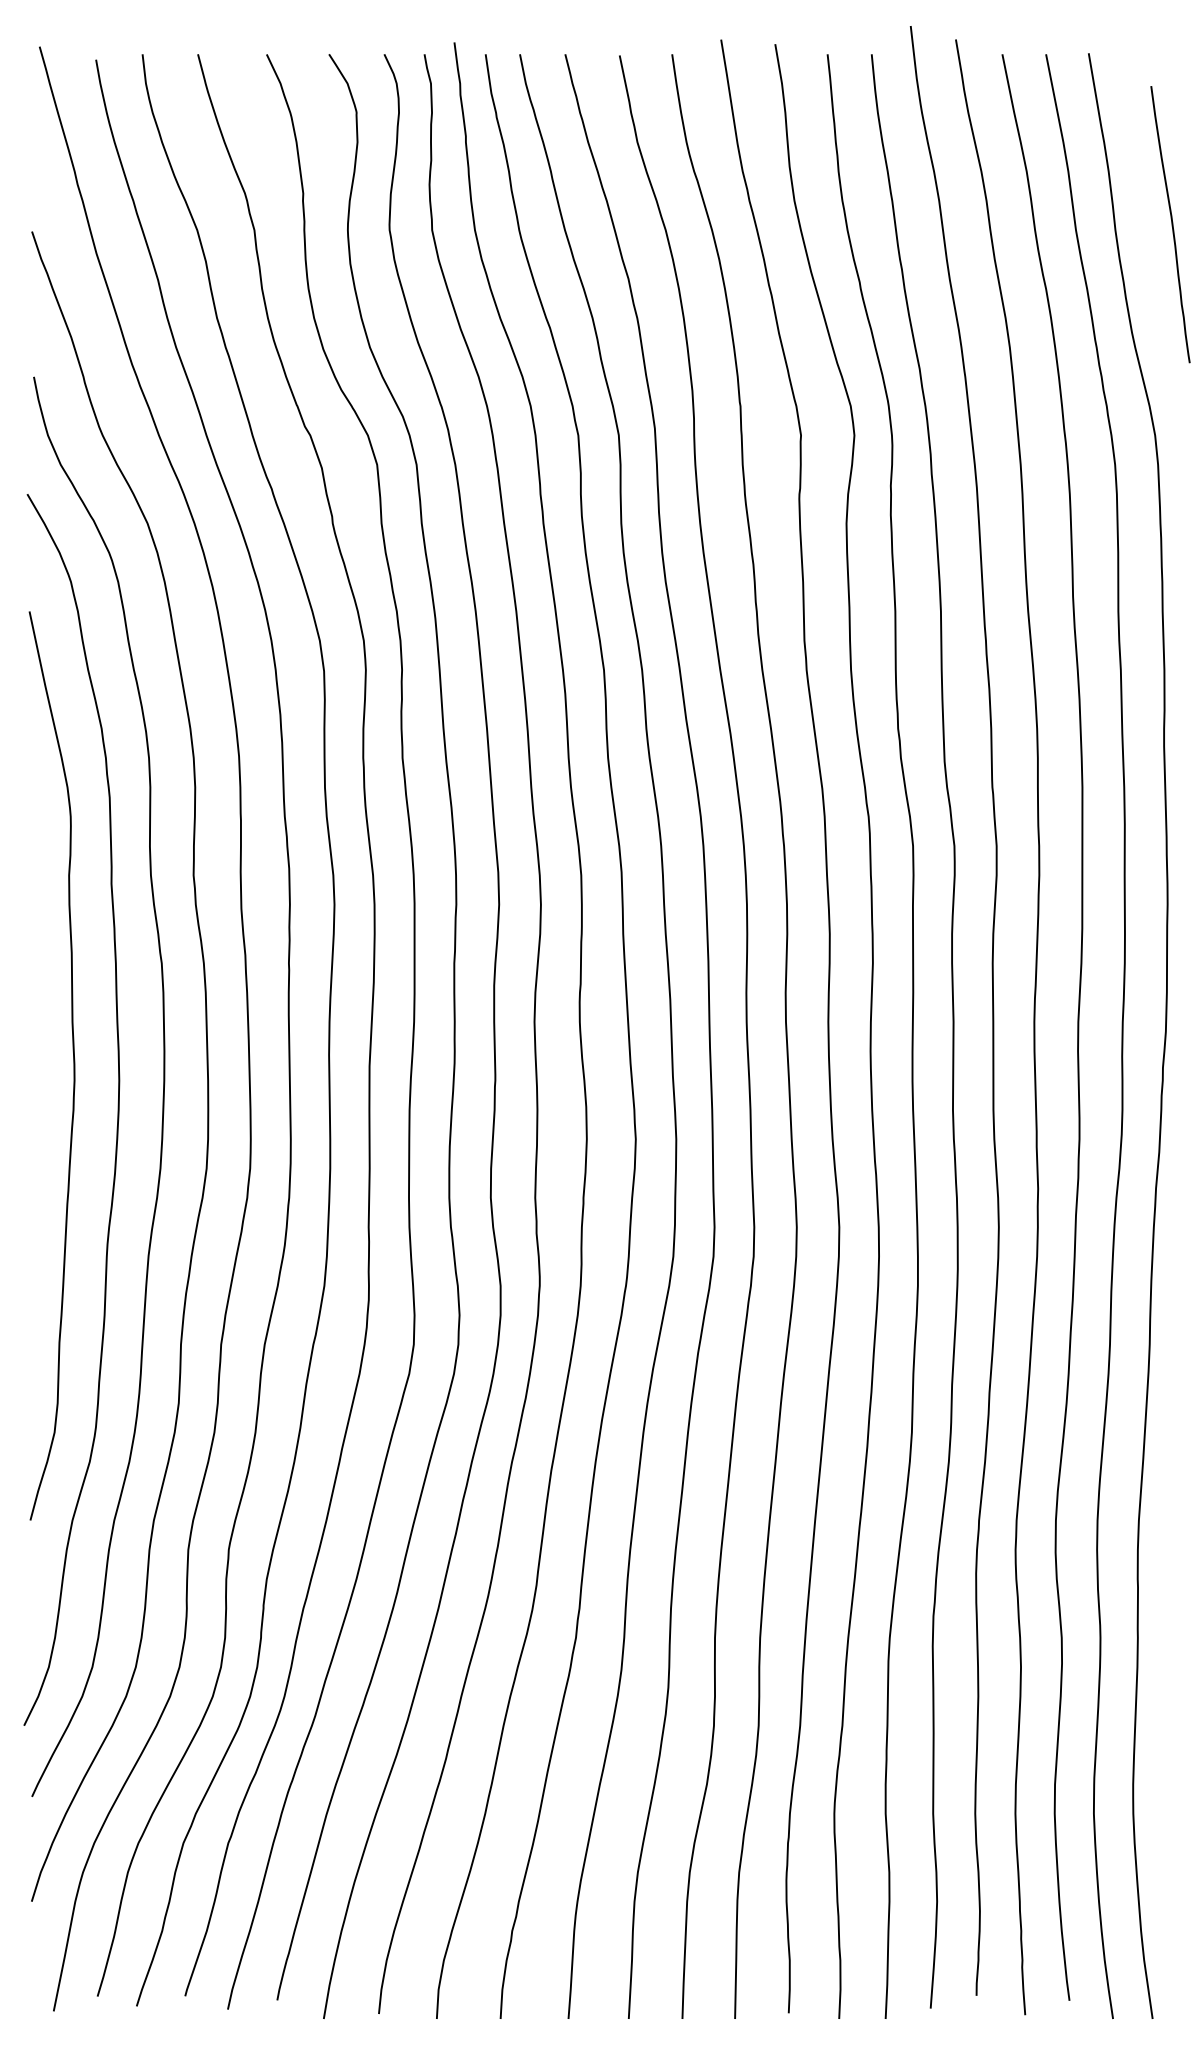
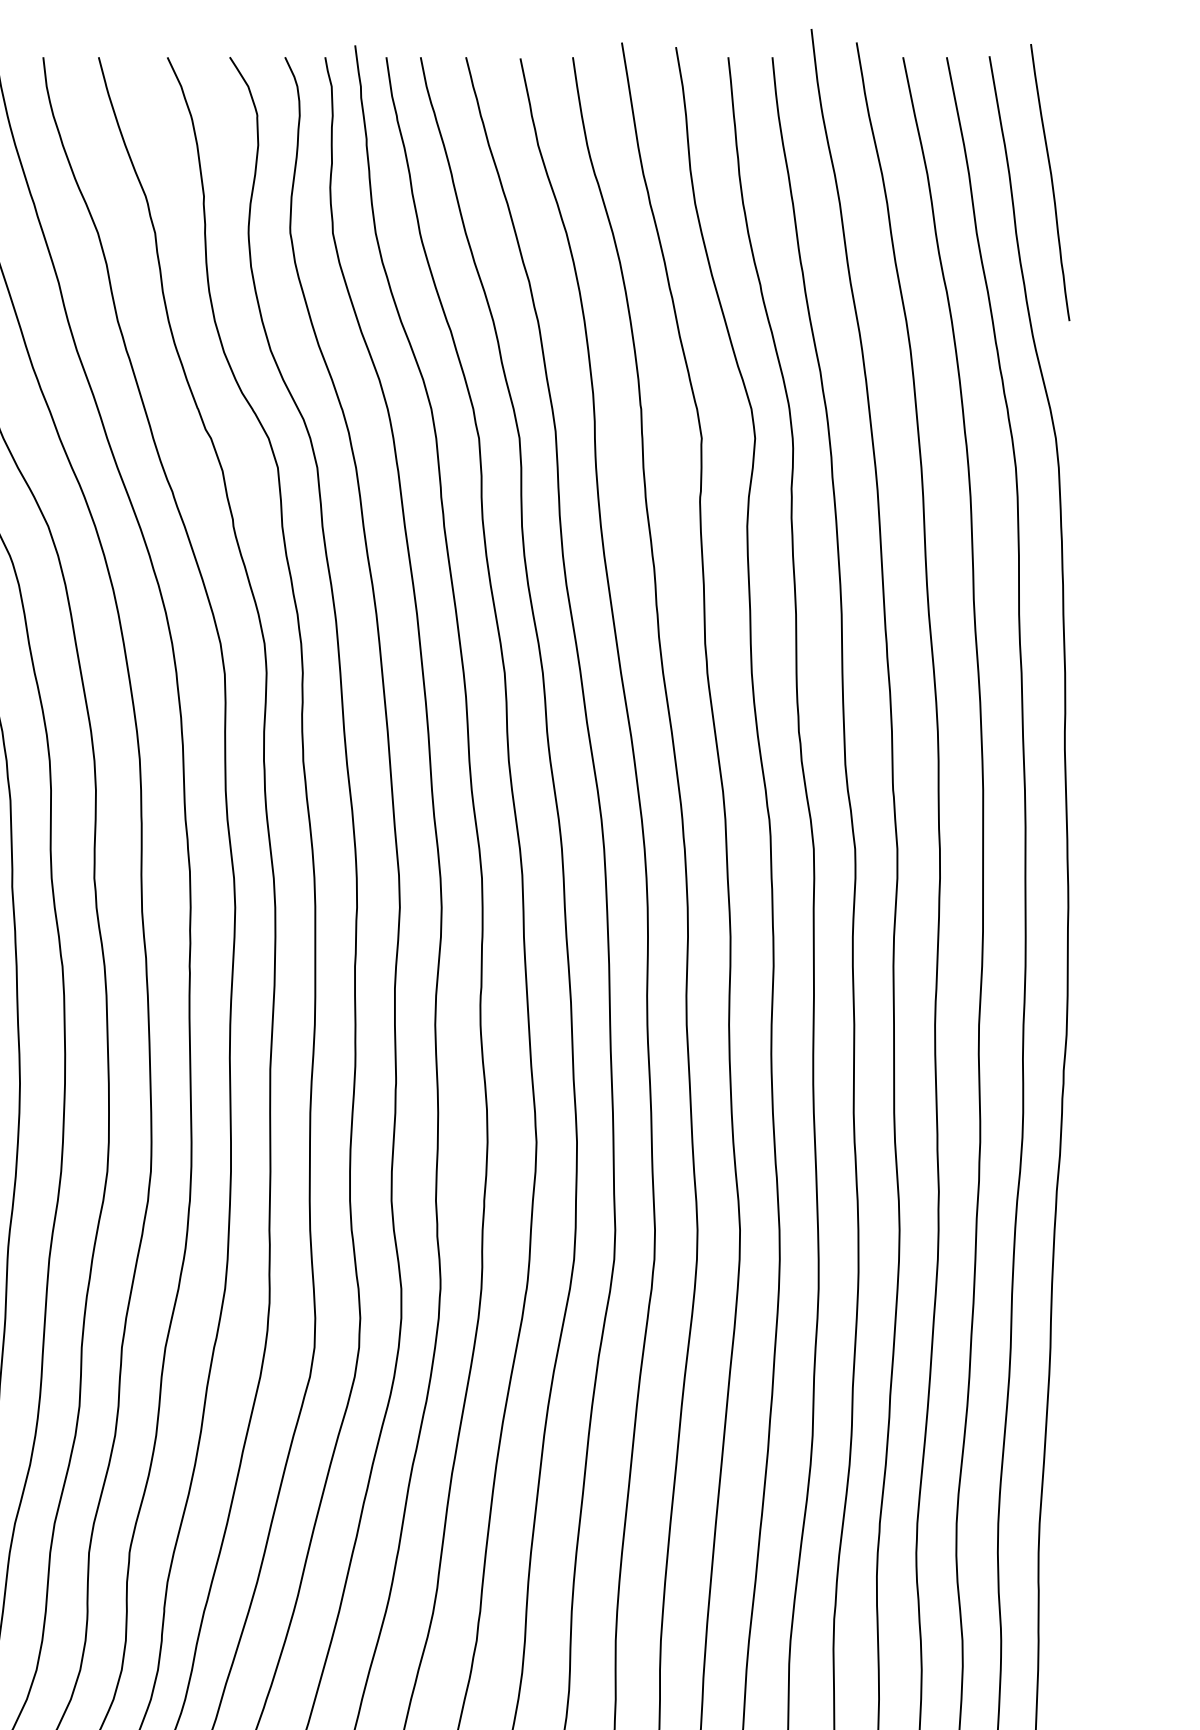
curve: (1171, 224) -> (1051, 182), moved

